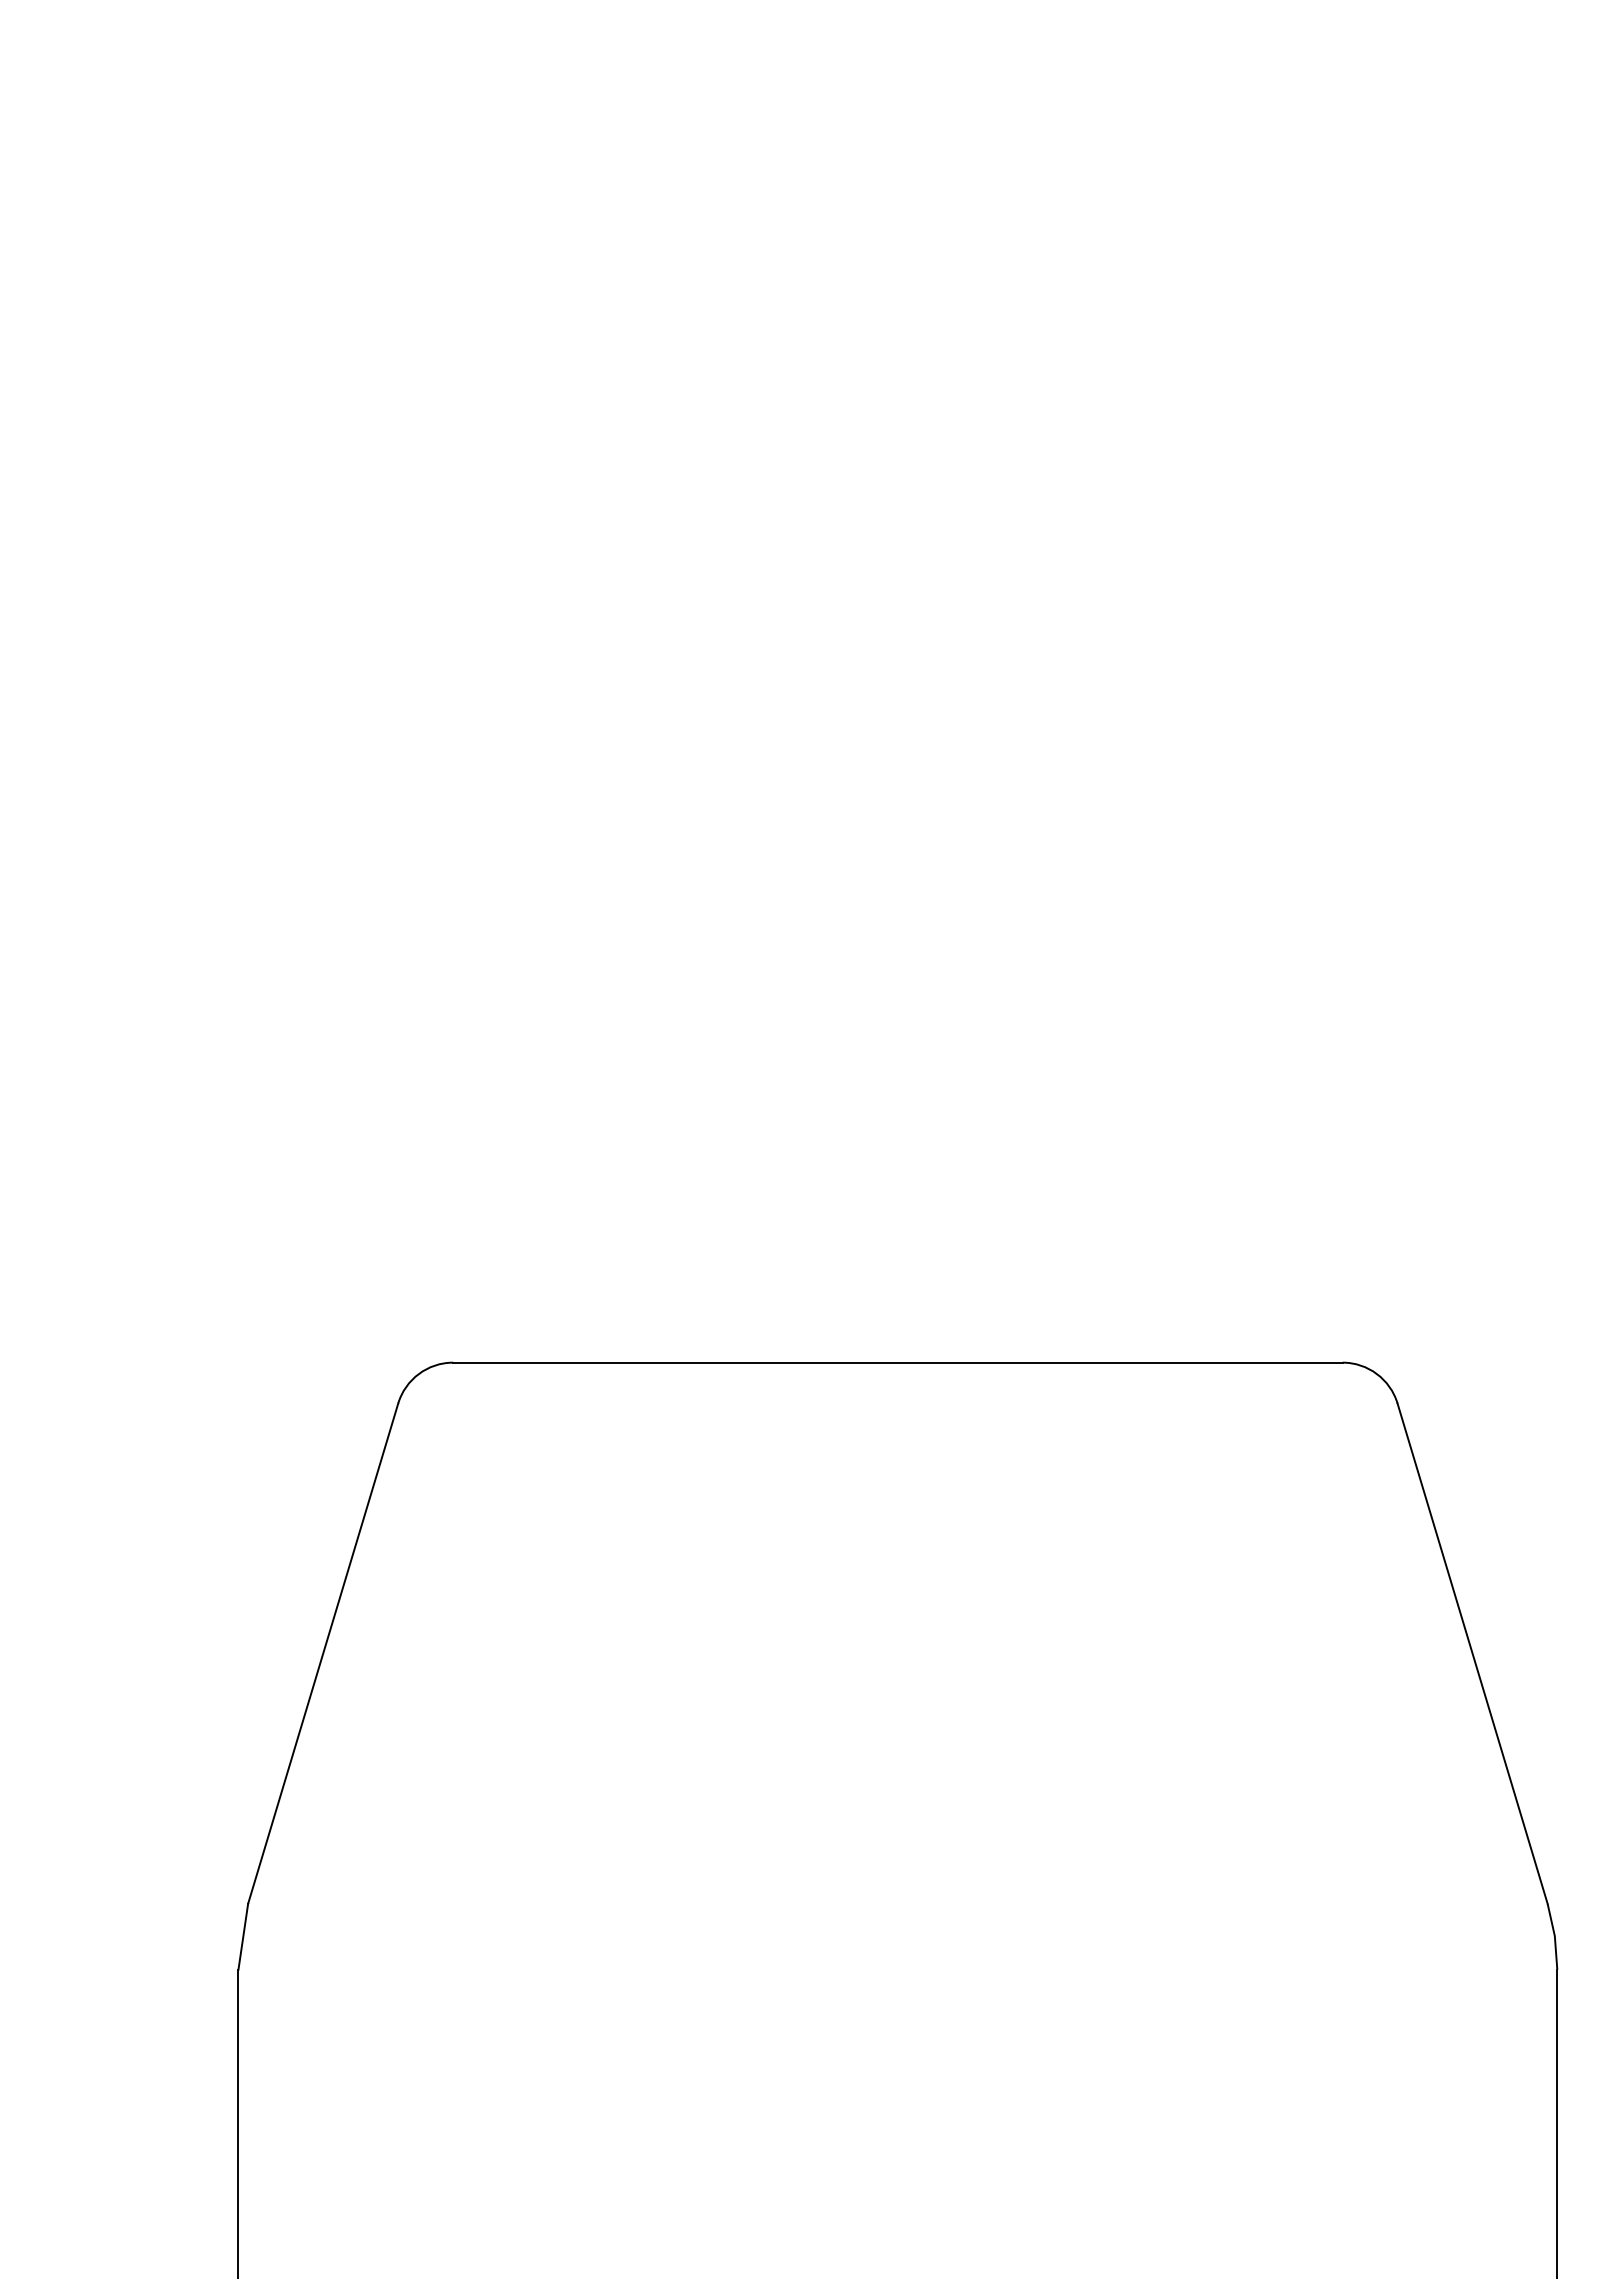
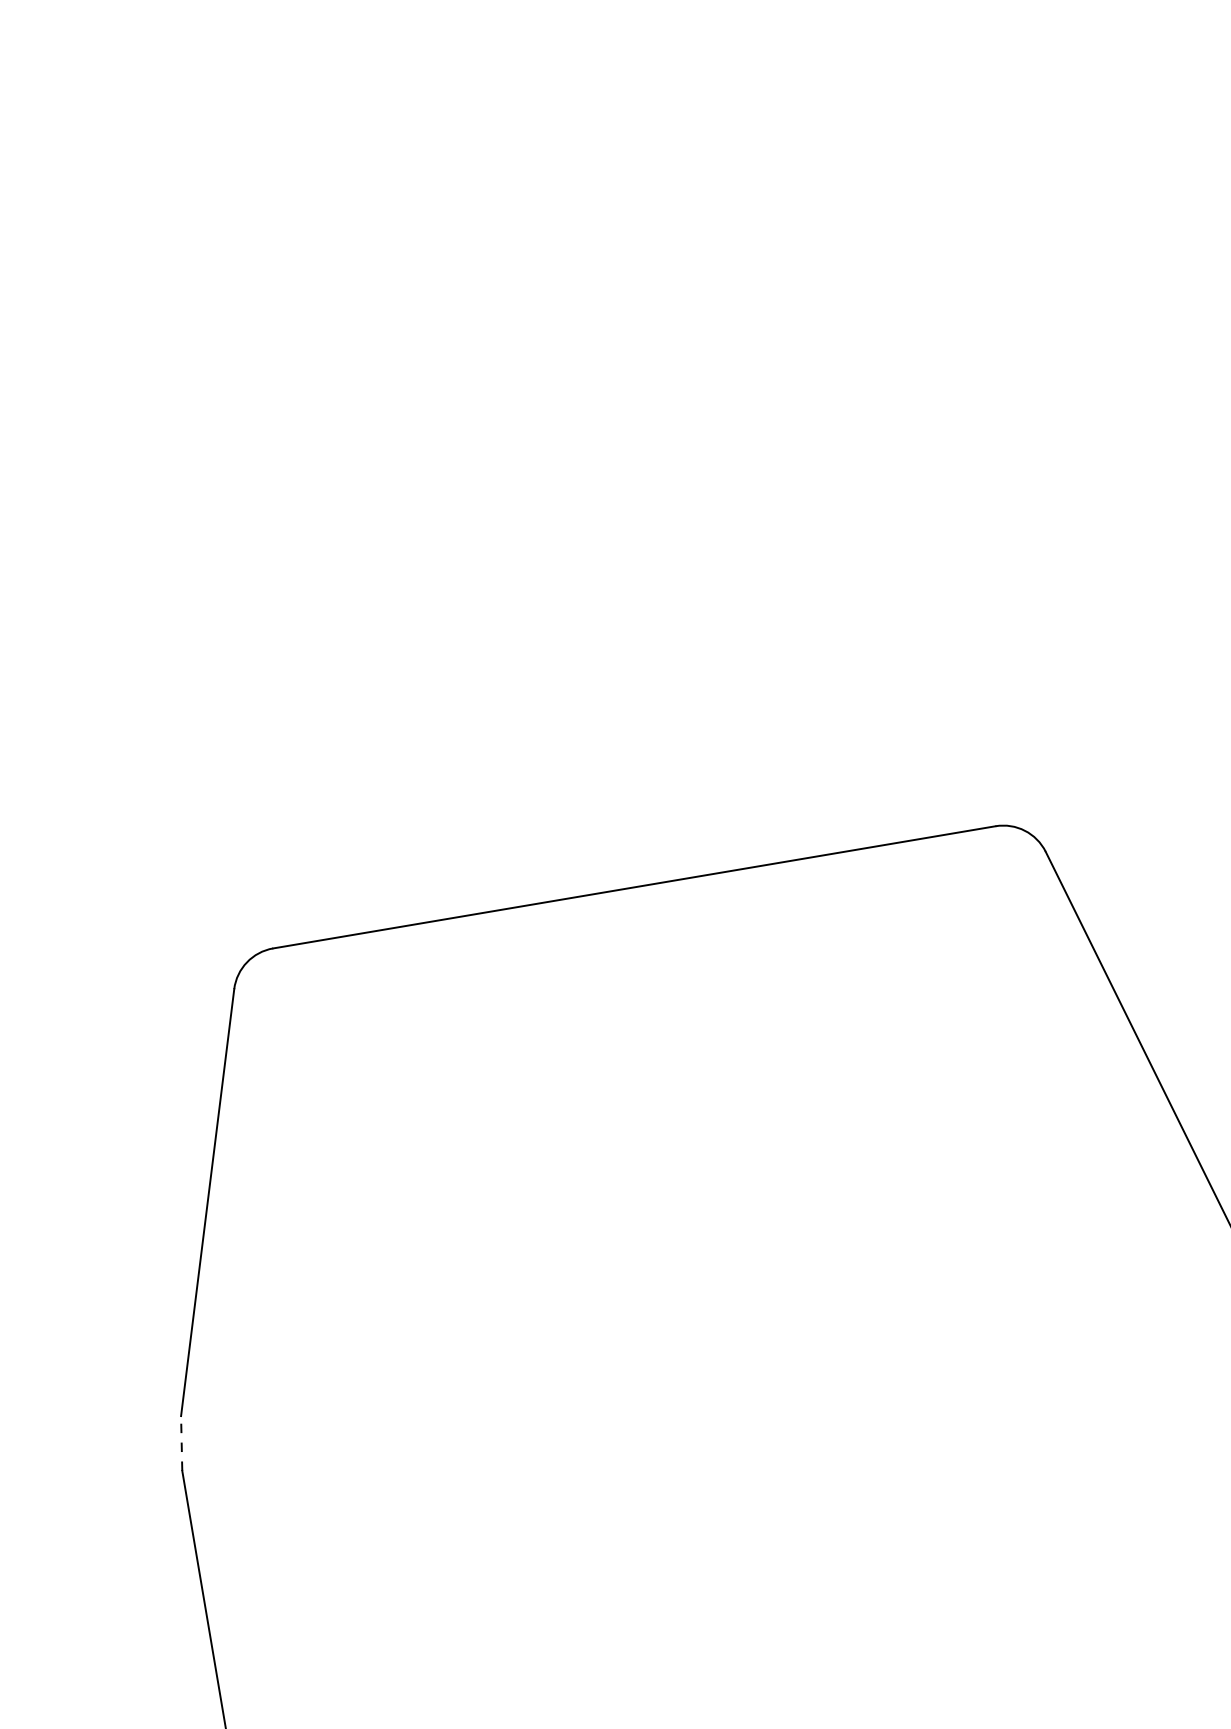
line: (243, 1936) -> (181, 1443), solid -> dashed

